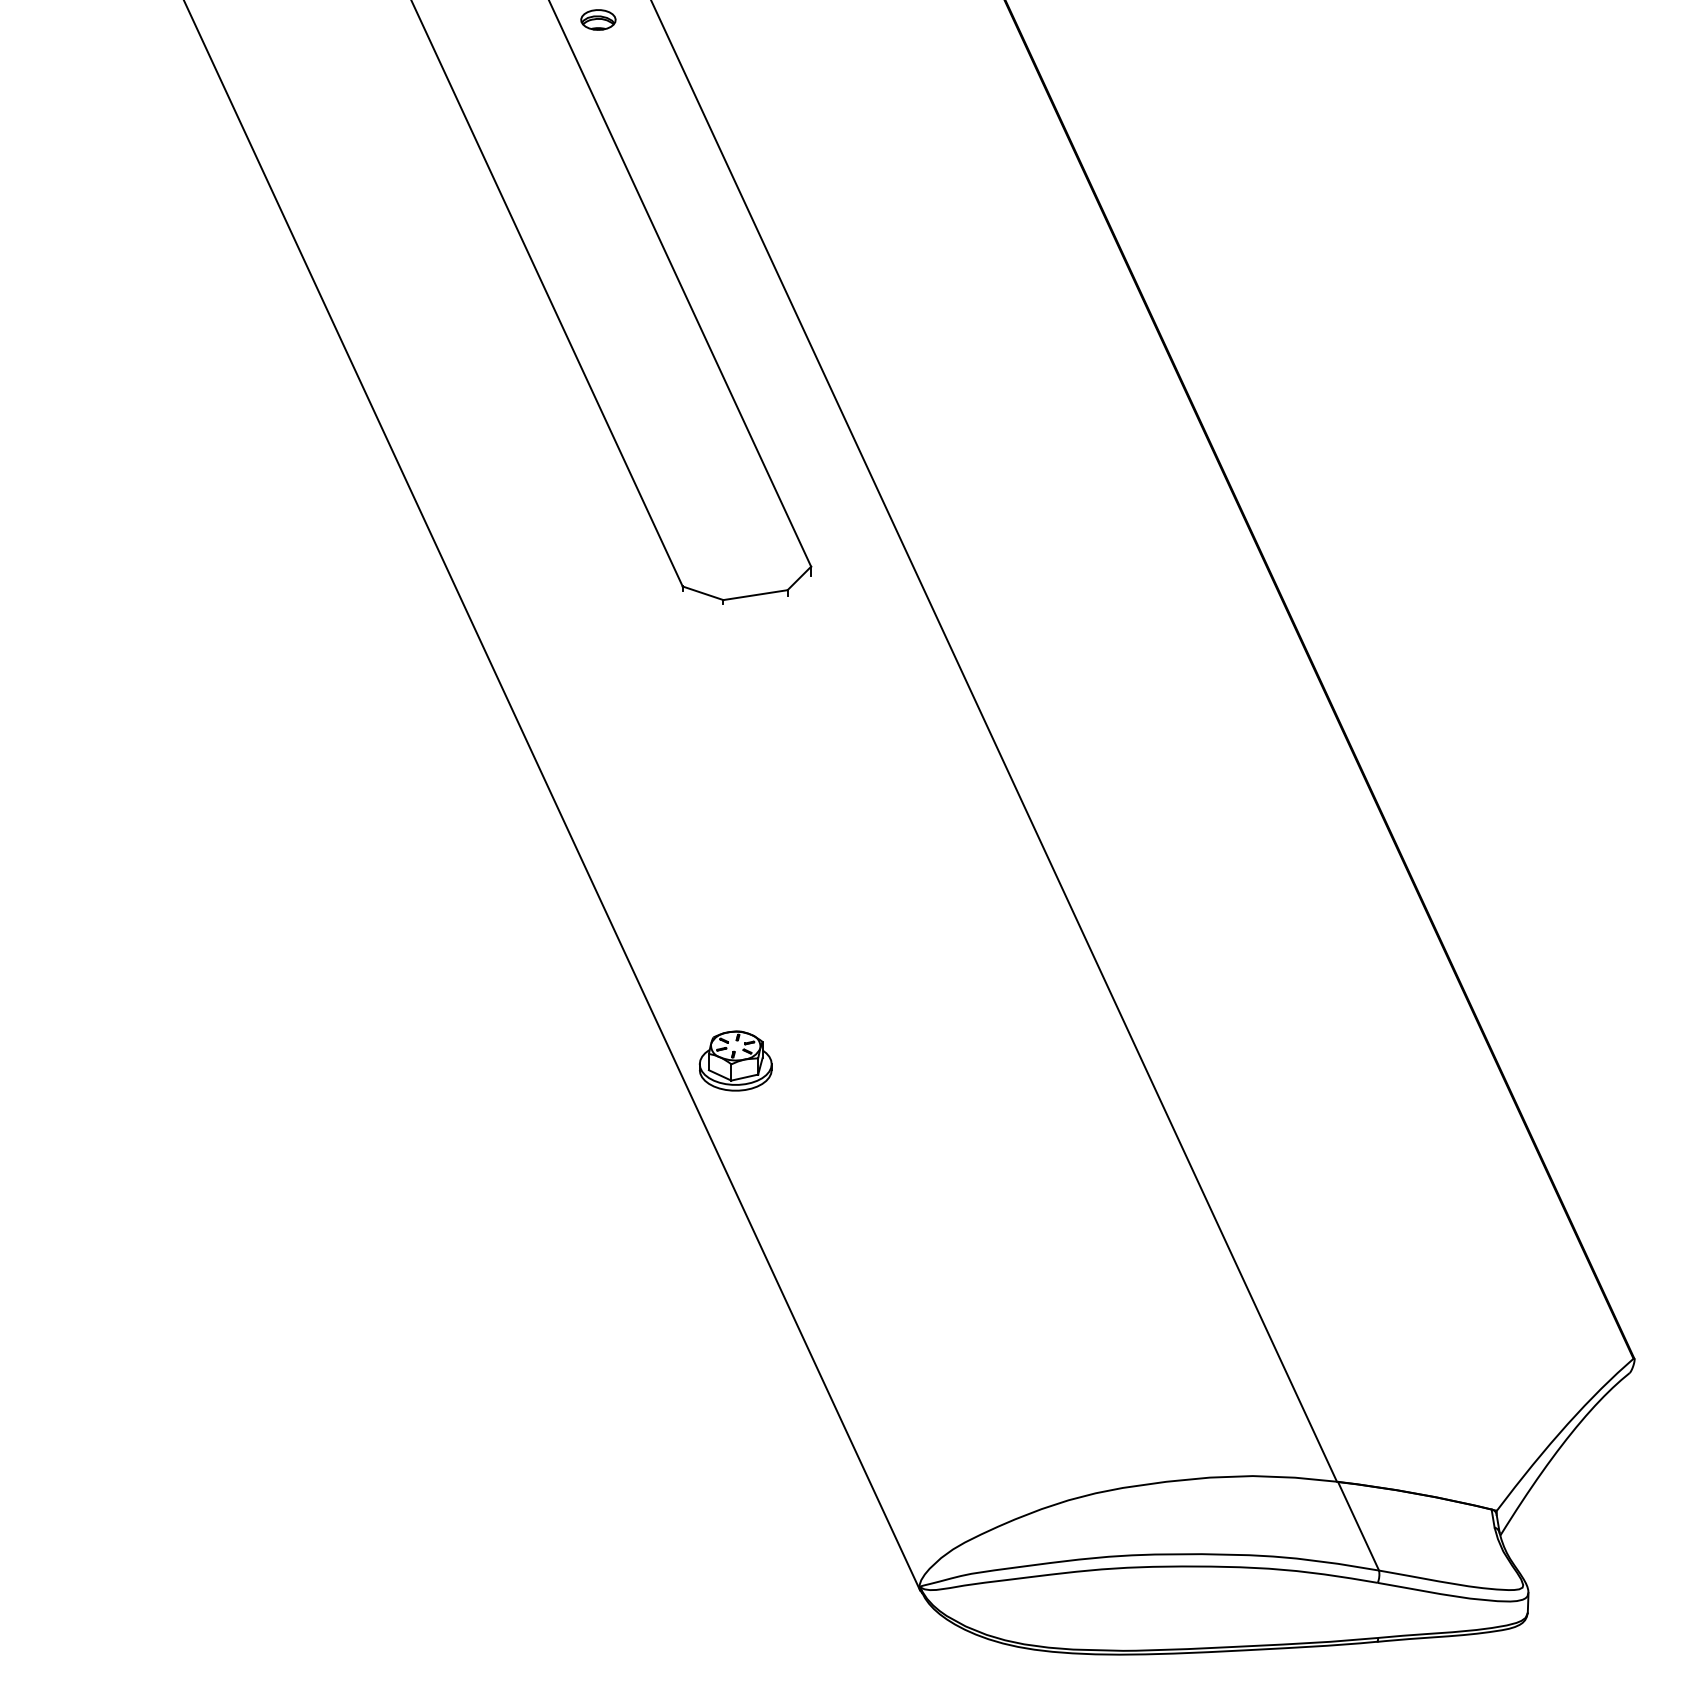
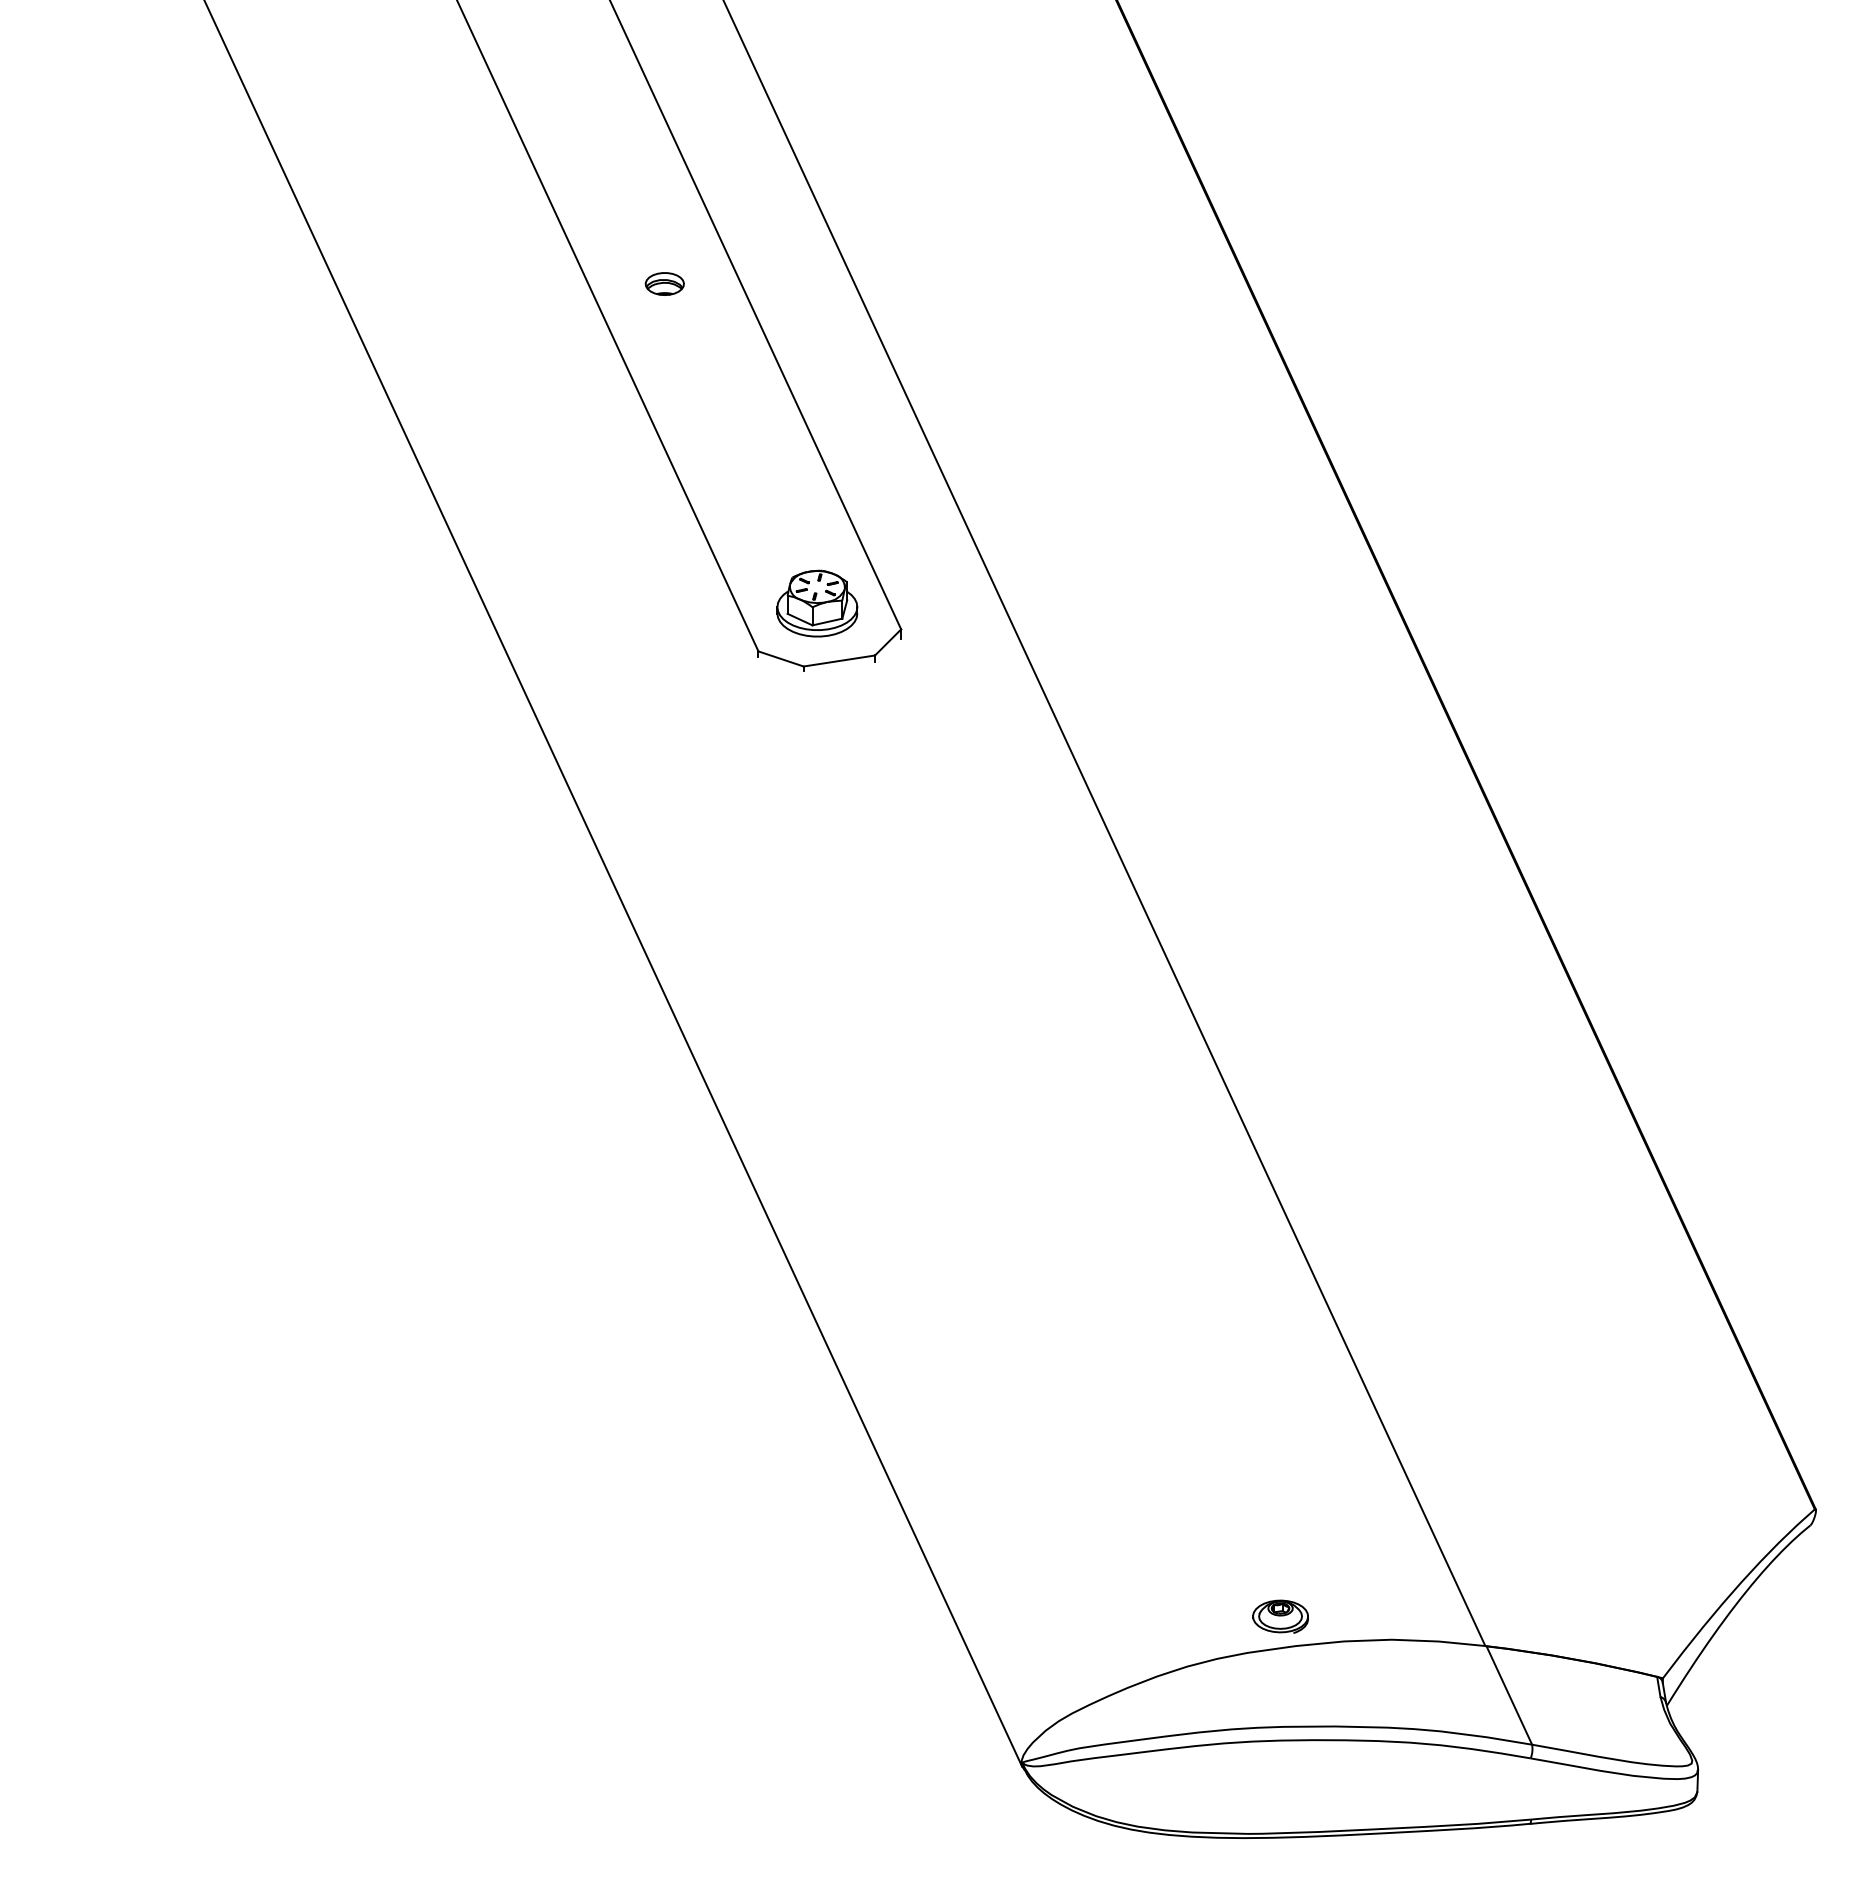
part: (598, 19) -> (664, 283), moved
part: (735, 1060) -> (817, 603), moved
part: (1152, 1455) -> (1280, 1616), added

